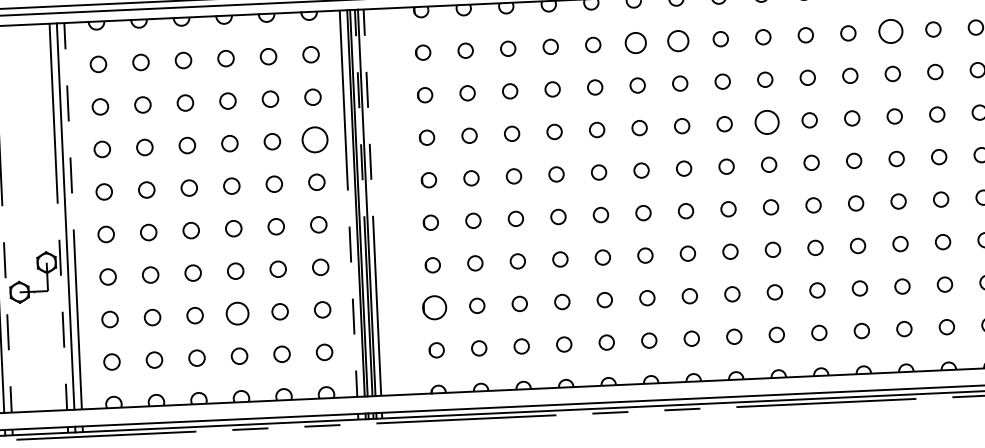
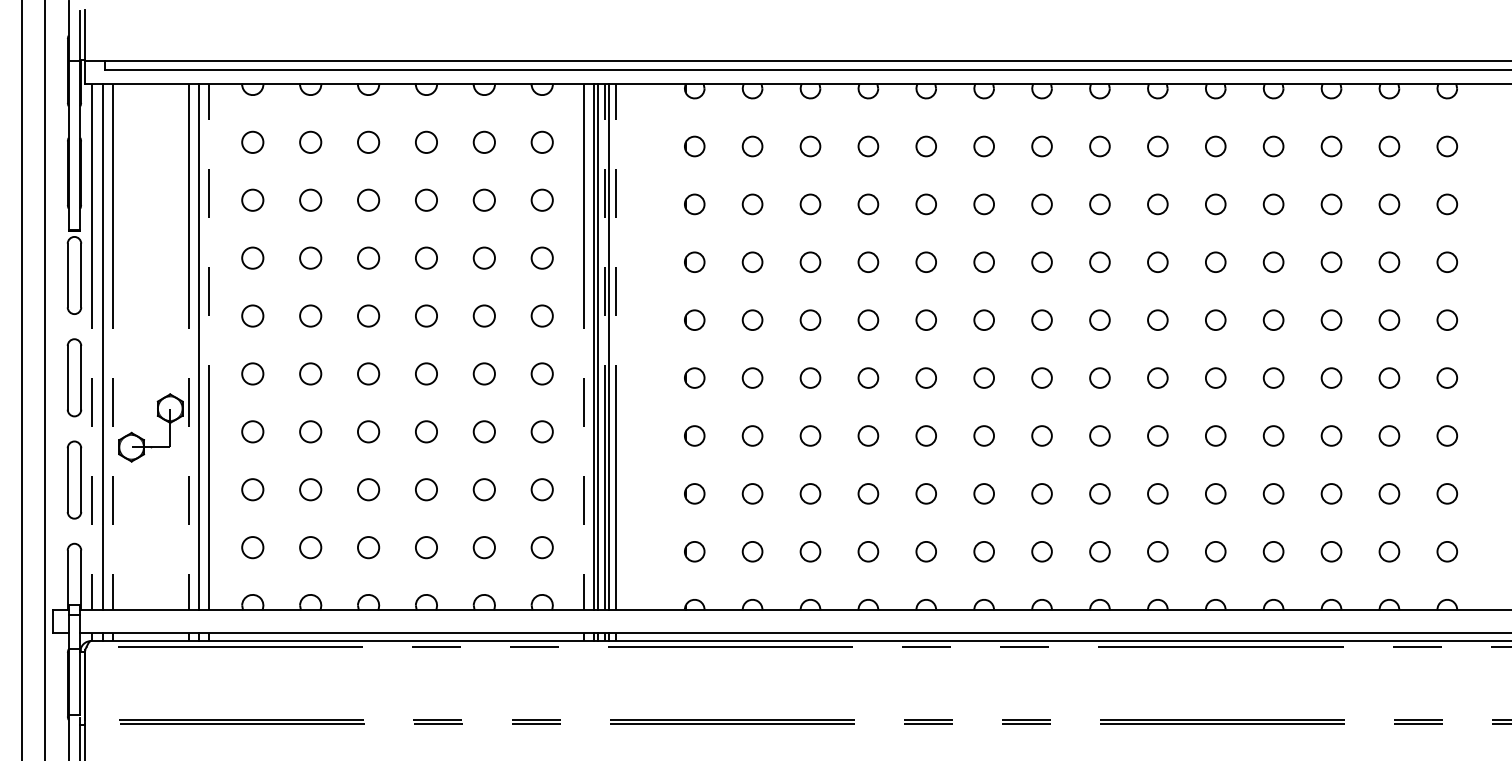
circle: (890, 31) -> (1331, 146), size x0.62
circle: (677, 41) -> (1041, 146), size x0.71
circle: (635, 43) -> (983, 146), size x0.71
circle: (766, 121) -> (1157, 261), size x0.62
circle: (314, 139) -> (541, 257), size x0.62
circle: (434, 307) -> (694, 493), size x0.62
circle: (237, 313) -> (426, 489), size x0.71

